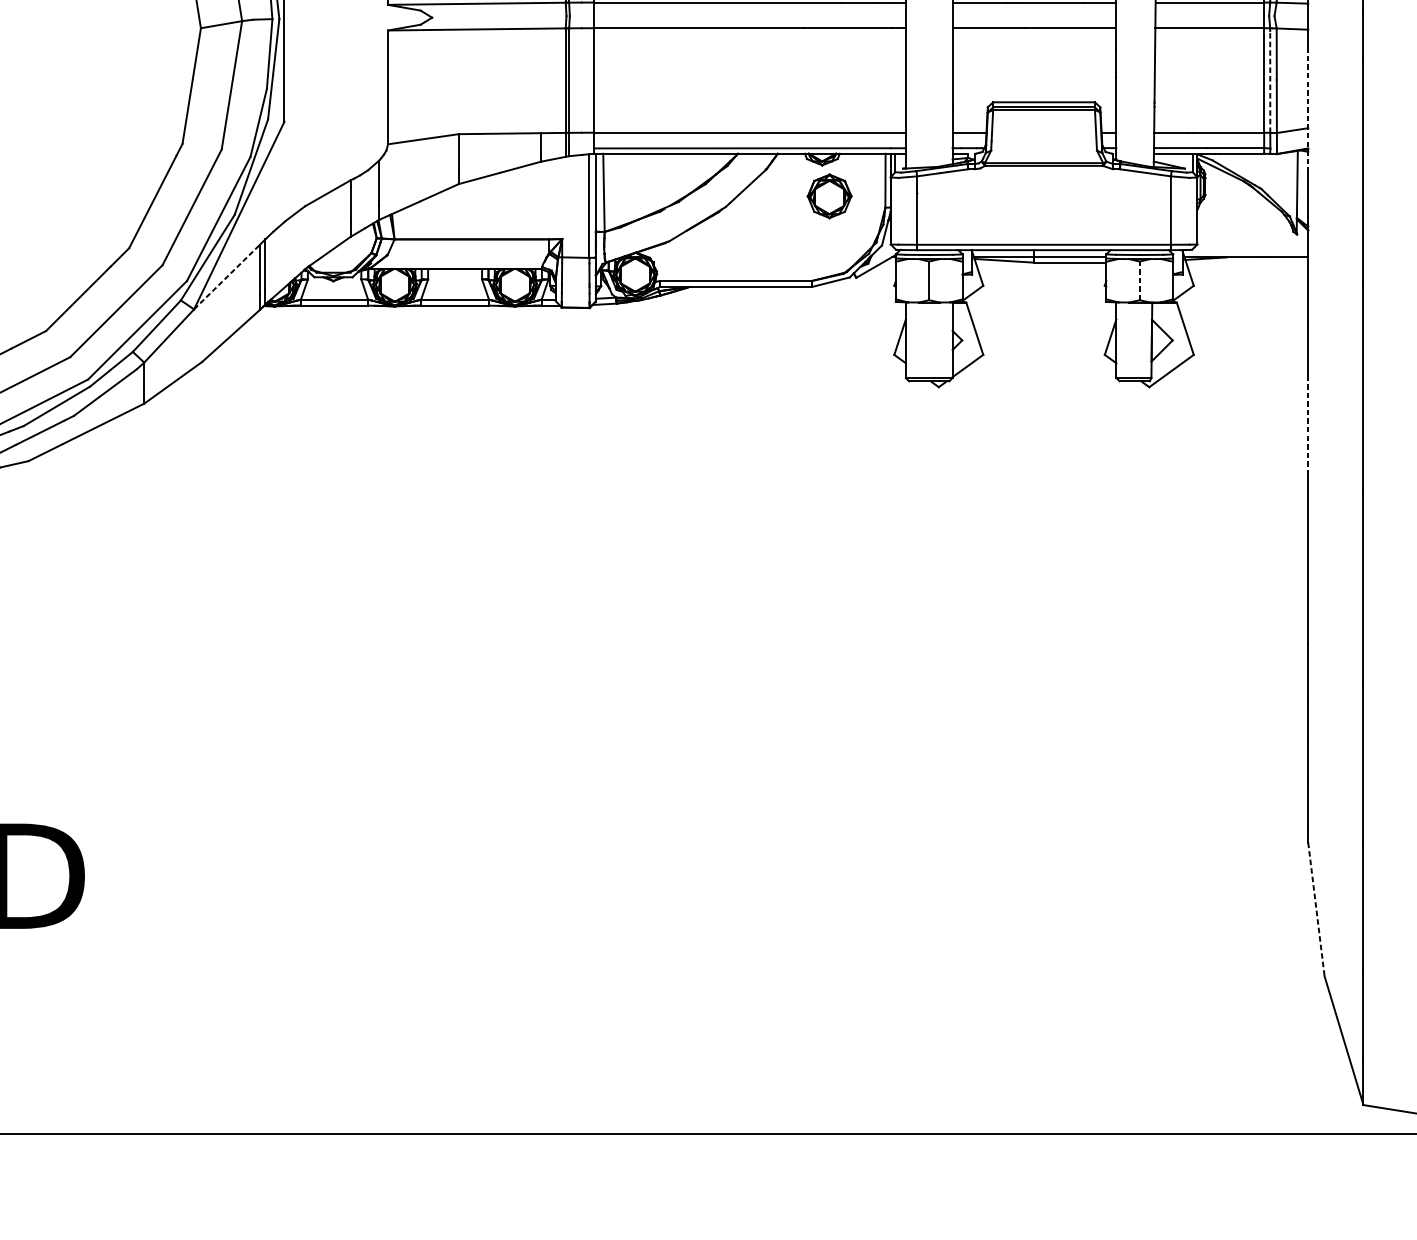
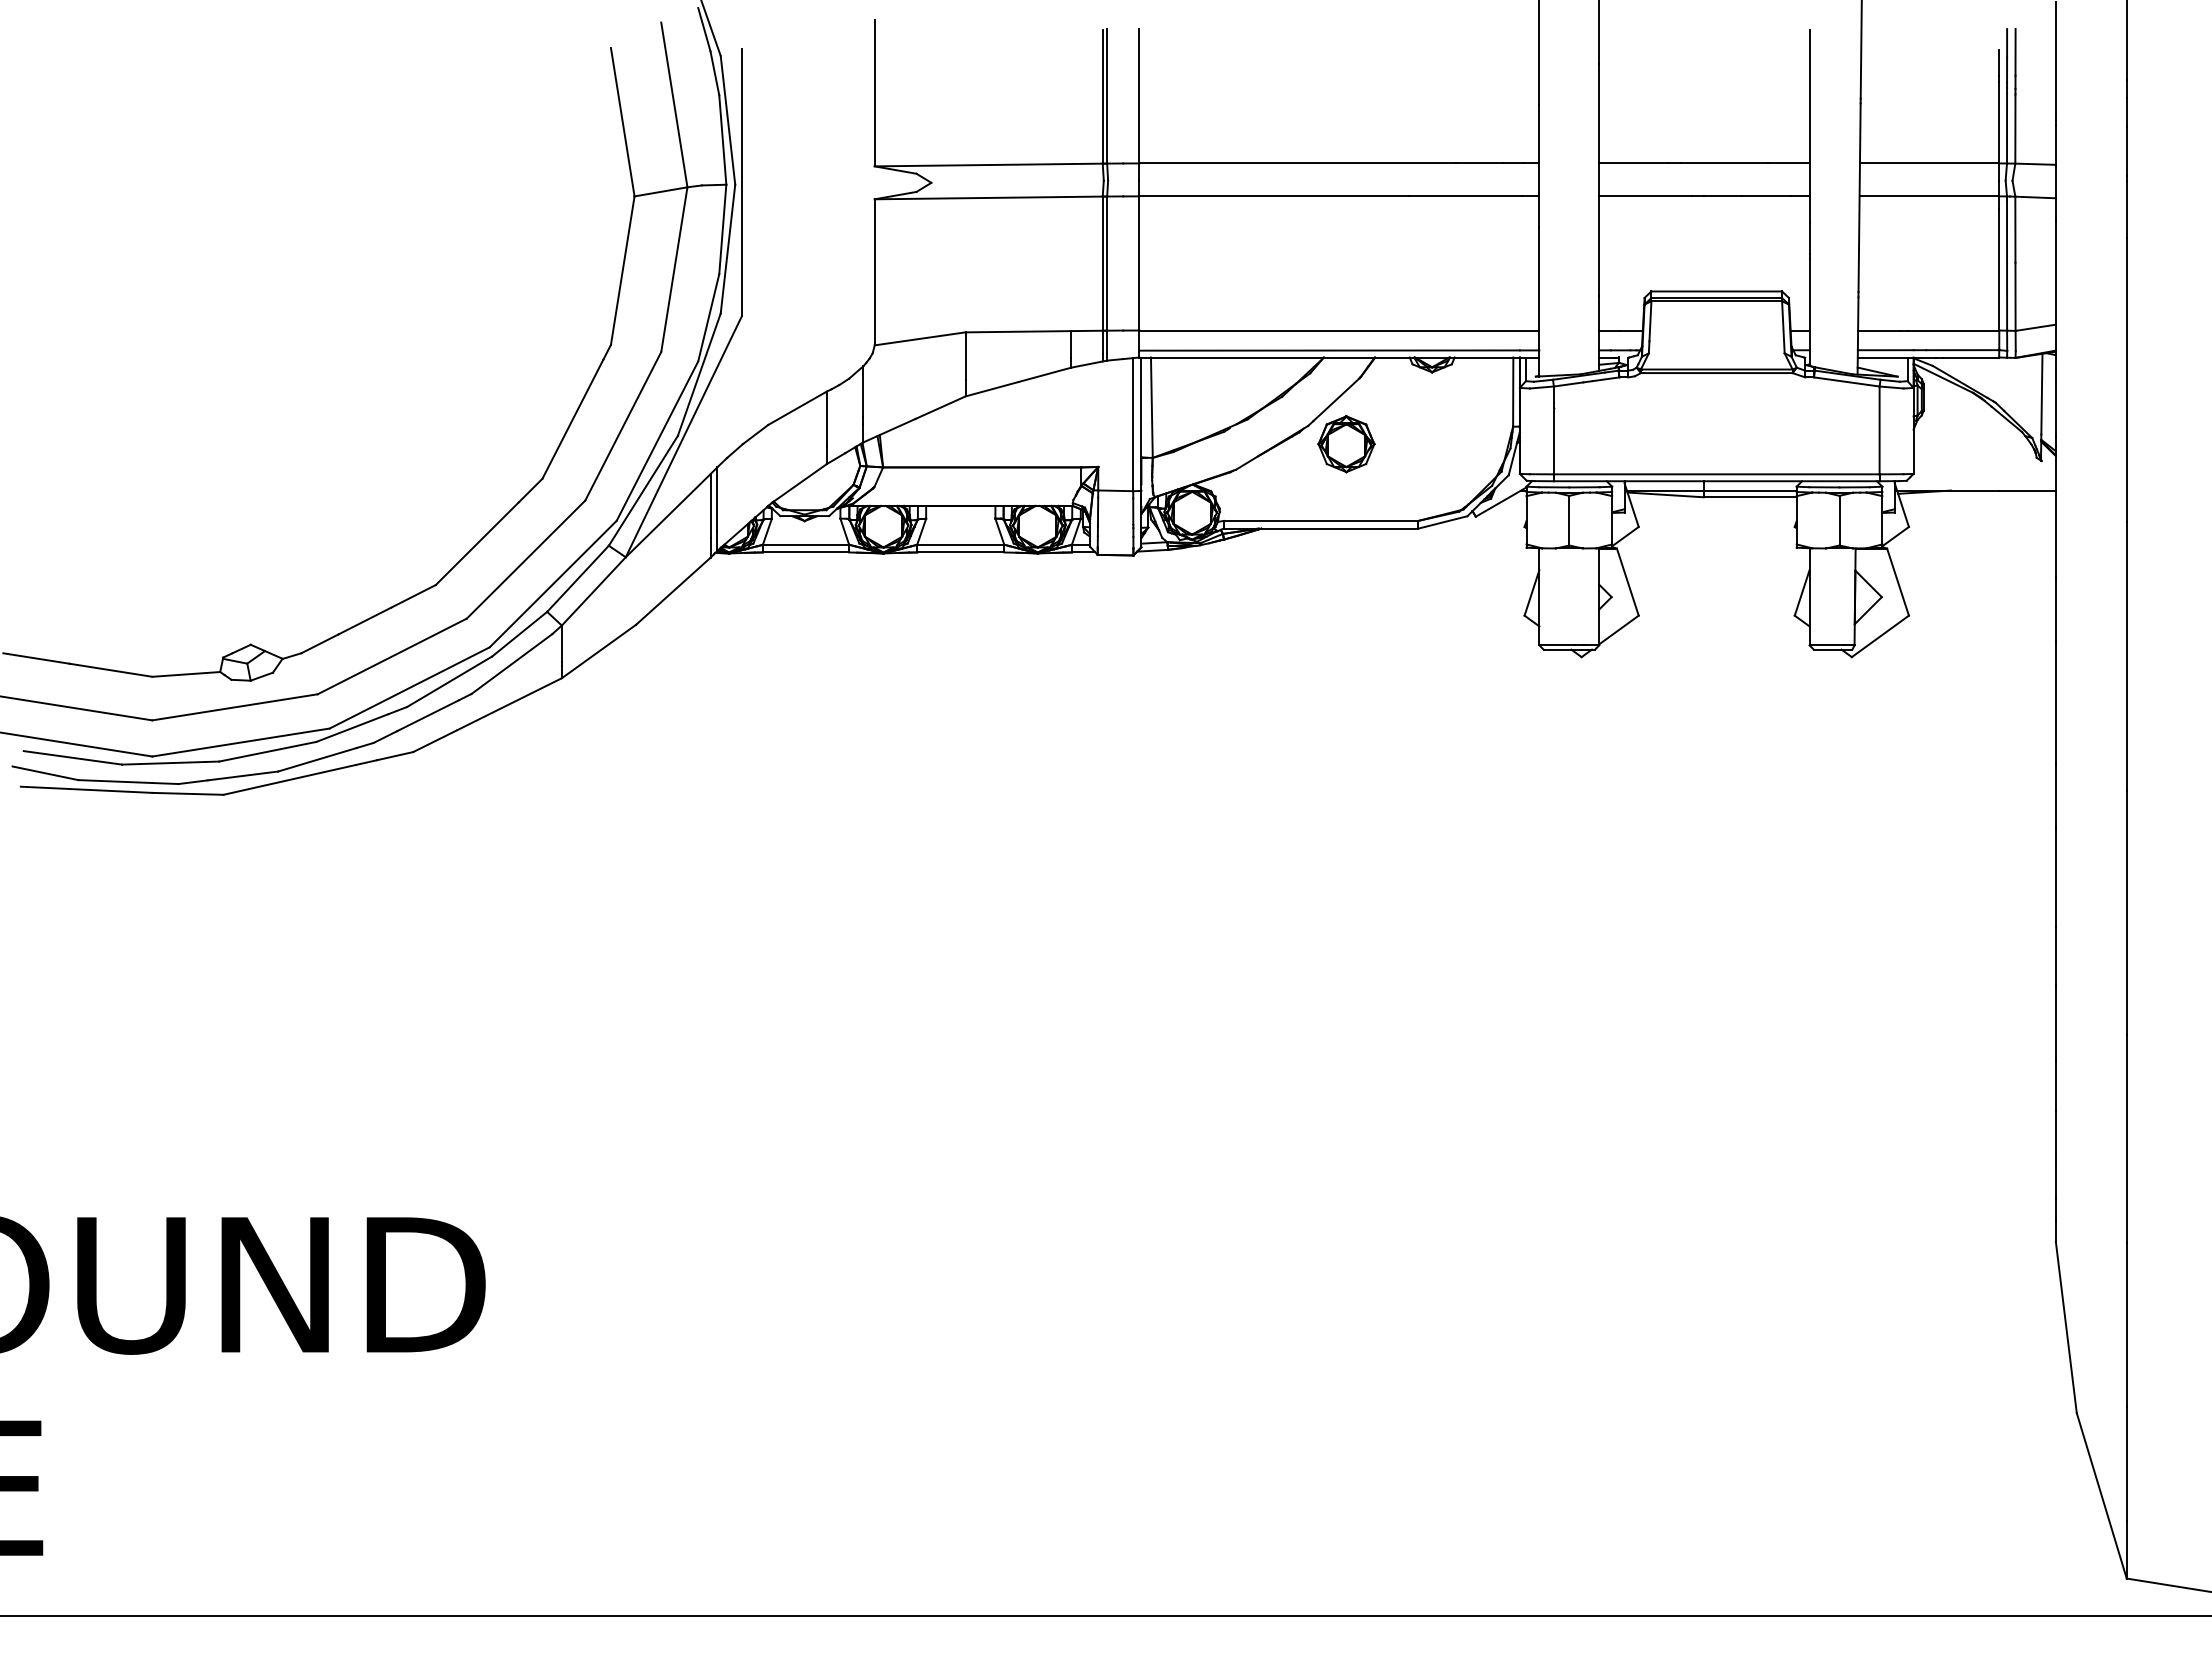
line: (1270, 81) -> (2007, 264), dashed -> solid
line: (1307, 107) -> (2055, 298), dashed -> solid
part: (829, 196) -> (1346, 444), moved
line: (227, 276) -> (668, 515), dashed -> solid
line: (1139, 280) -> (1839, 520), dashed -> solid
line: (1307, 423) -> (2055, 703), dashed -> solid
line: (1316, 909) -> (2066, 1327), dashed -> solid

